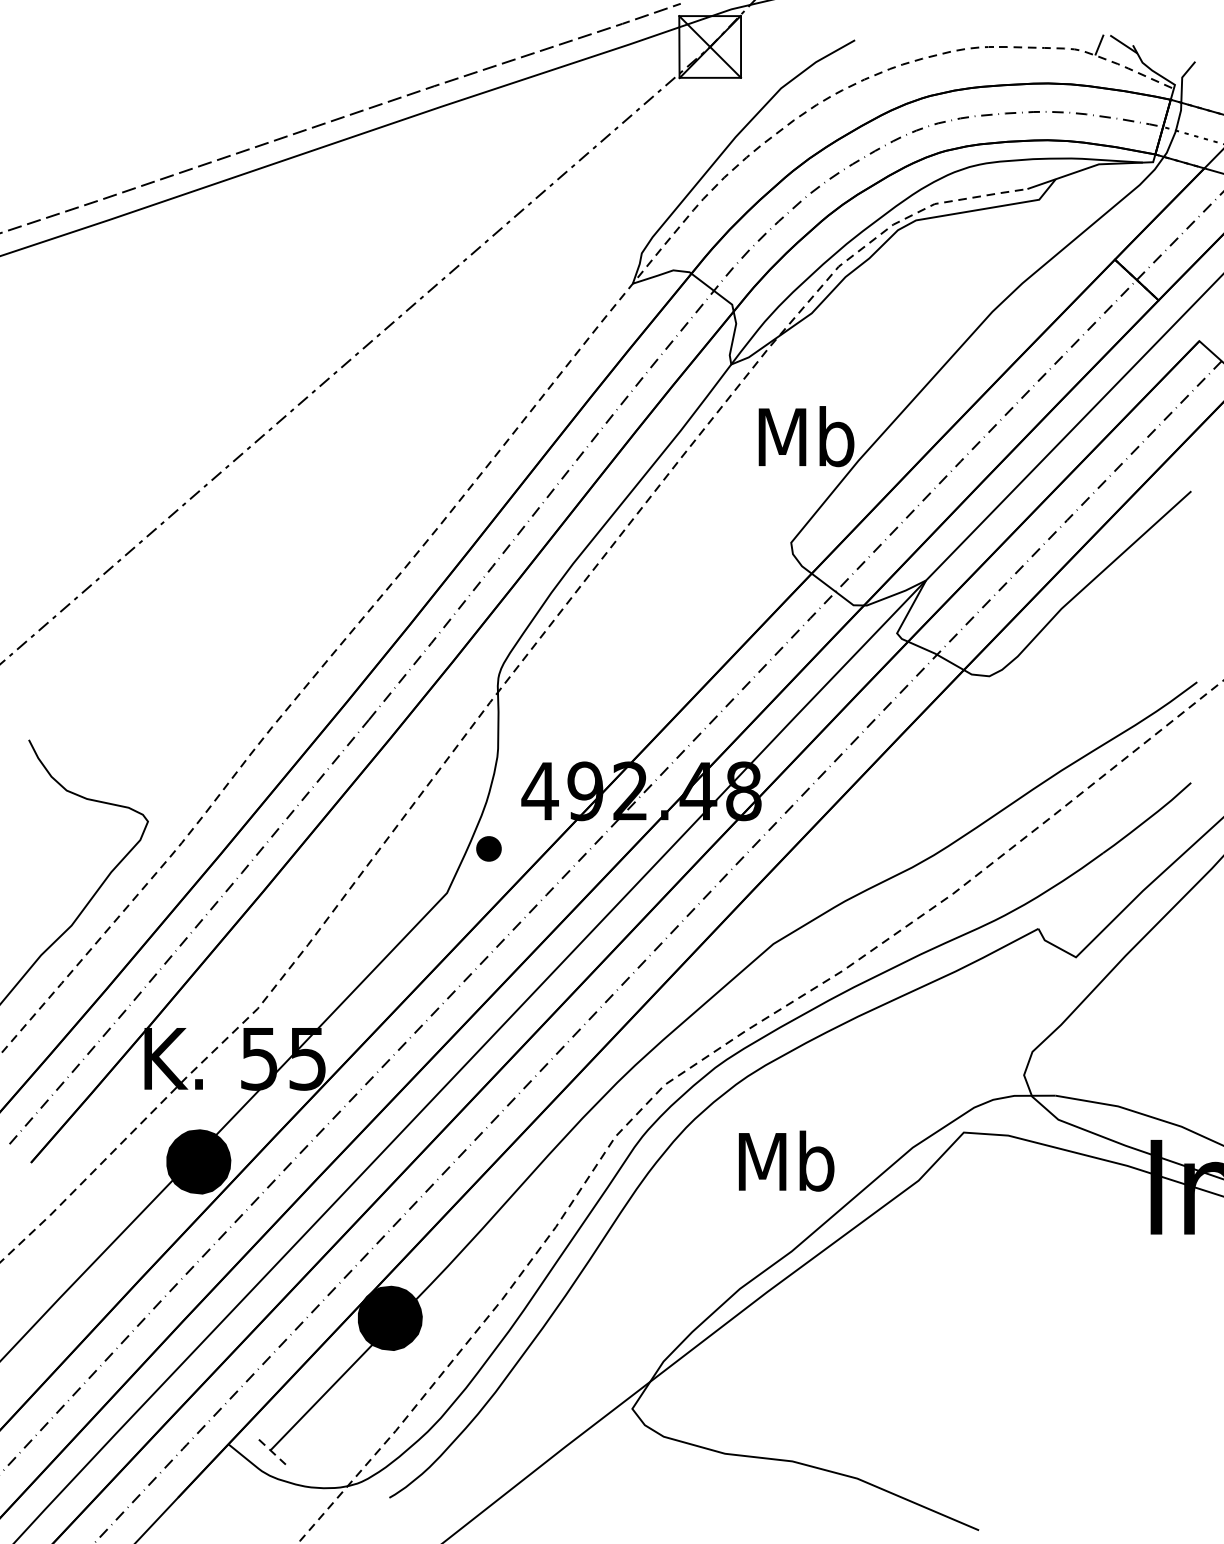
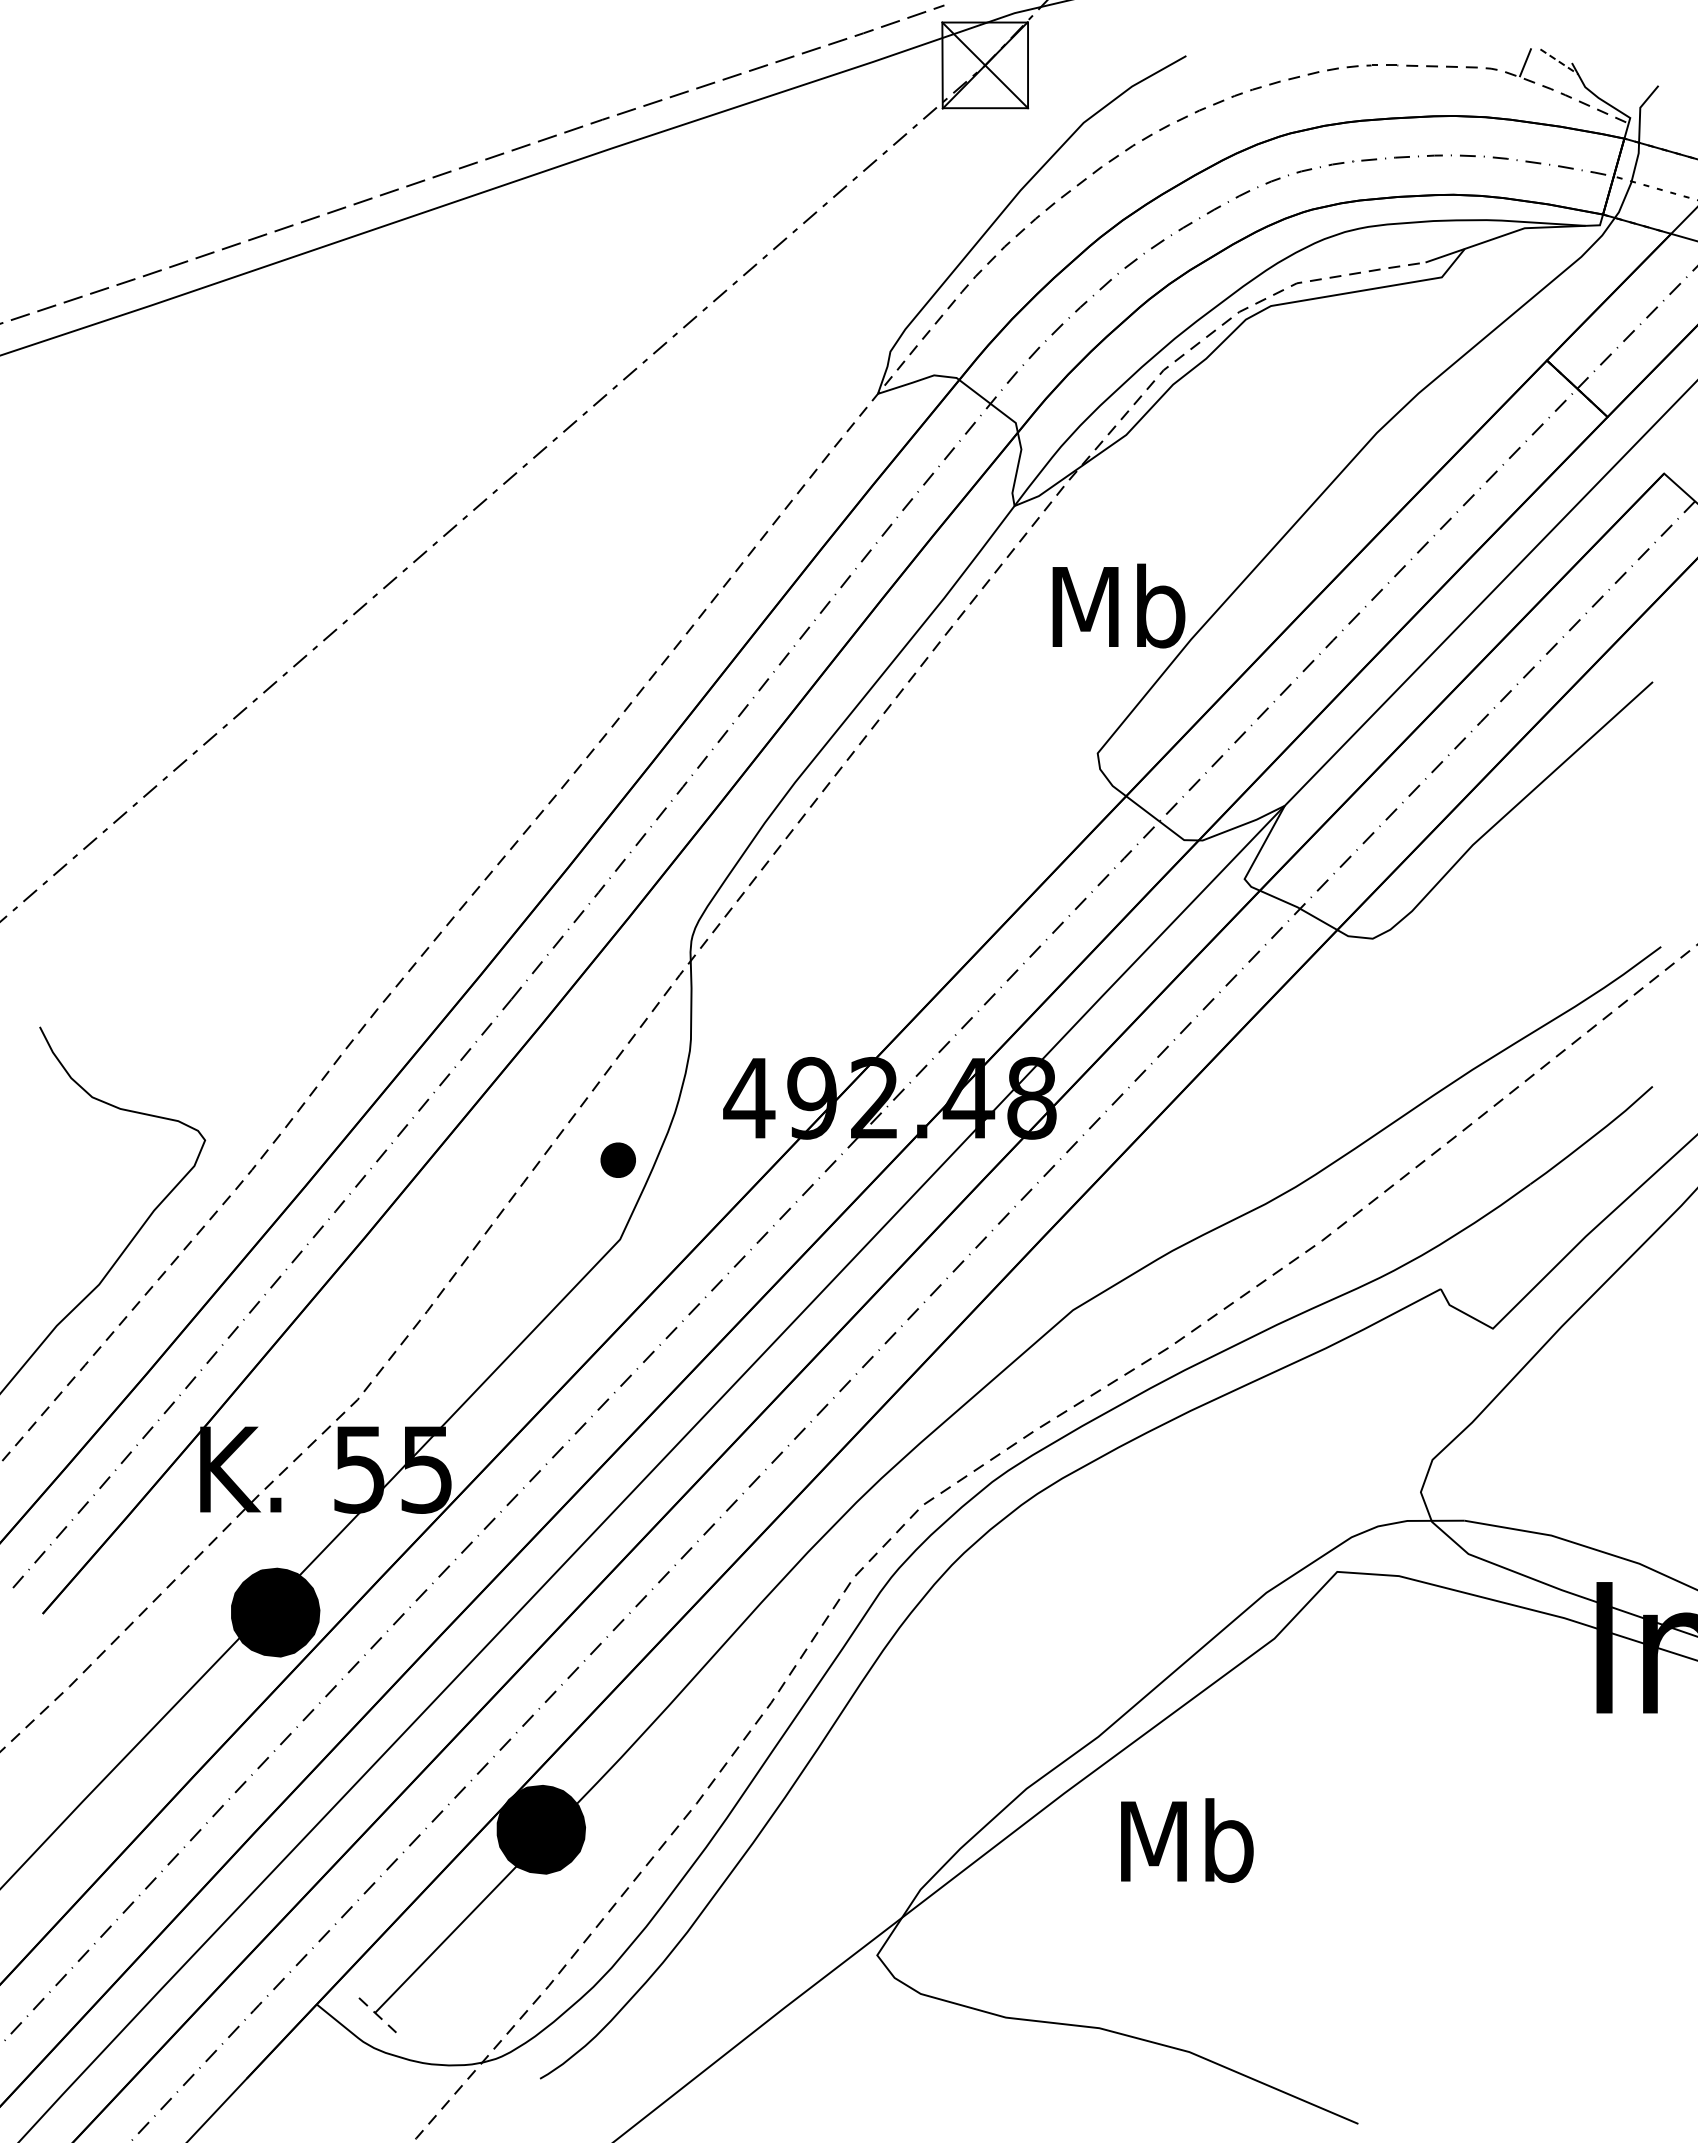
line: (1123, 44) -> (1559, 61), solid -> dashed
part: (488, 848) -> (617, 1159), moved
text: (786, 1161) -> (1187, 1840), moved

